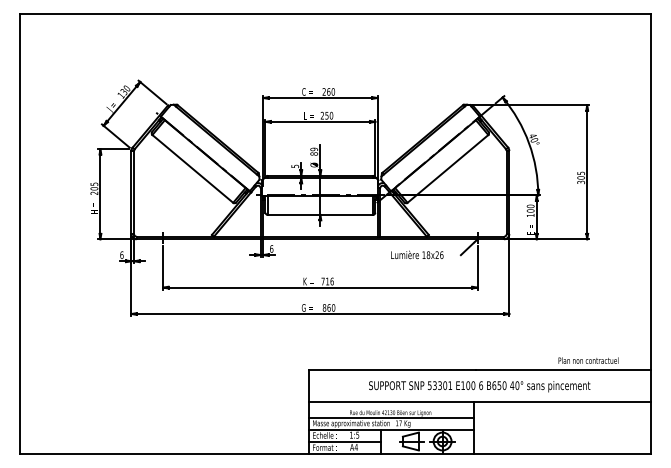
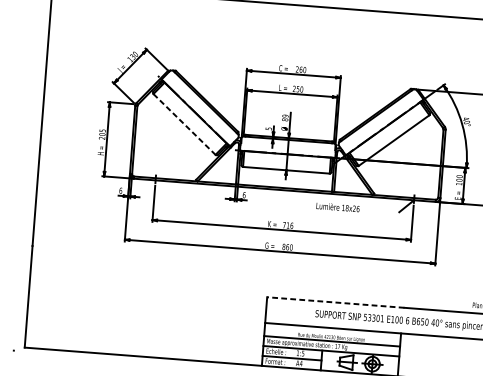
line: (192, 168) -> (184, 124), solid -> dashed
text: (417, 254) -> (338, 206), moved
line: (392, 370) -> (335, 302), solid -> dashed

